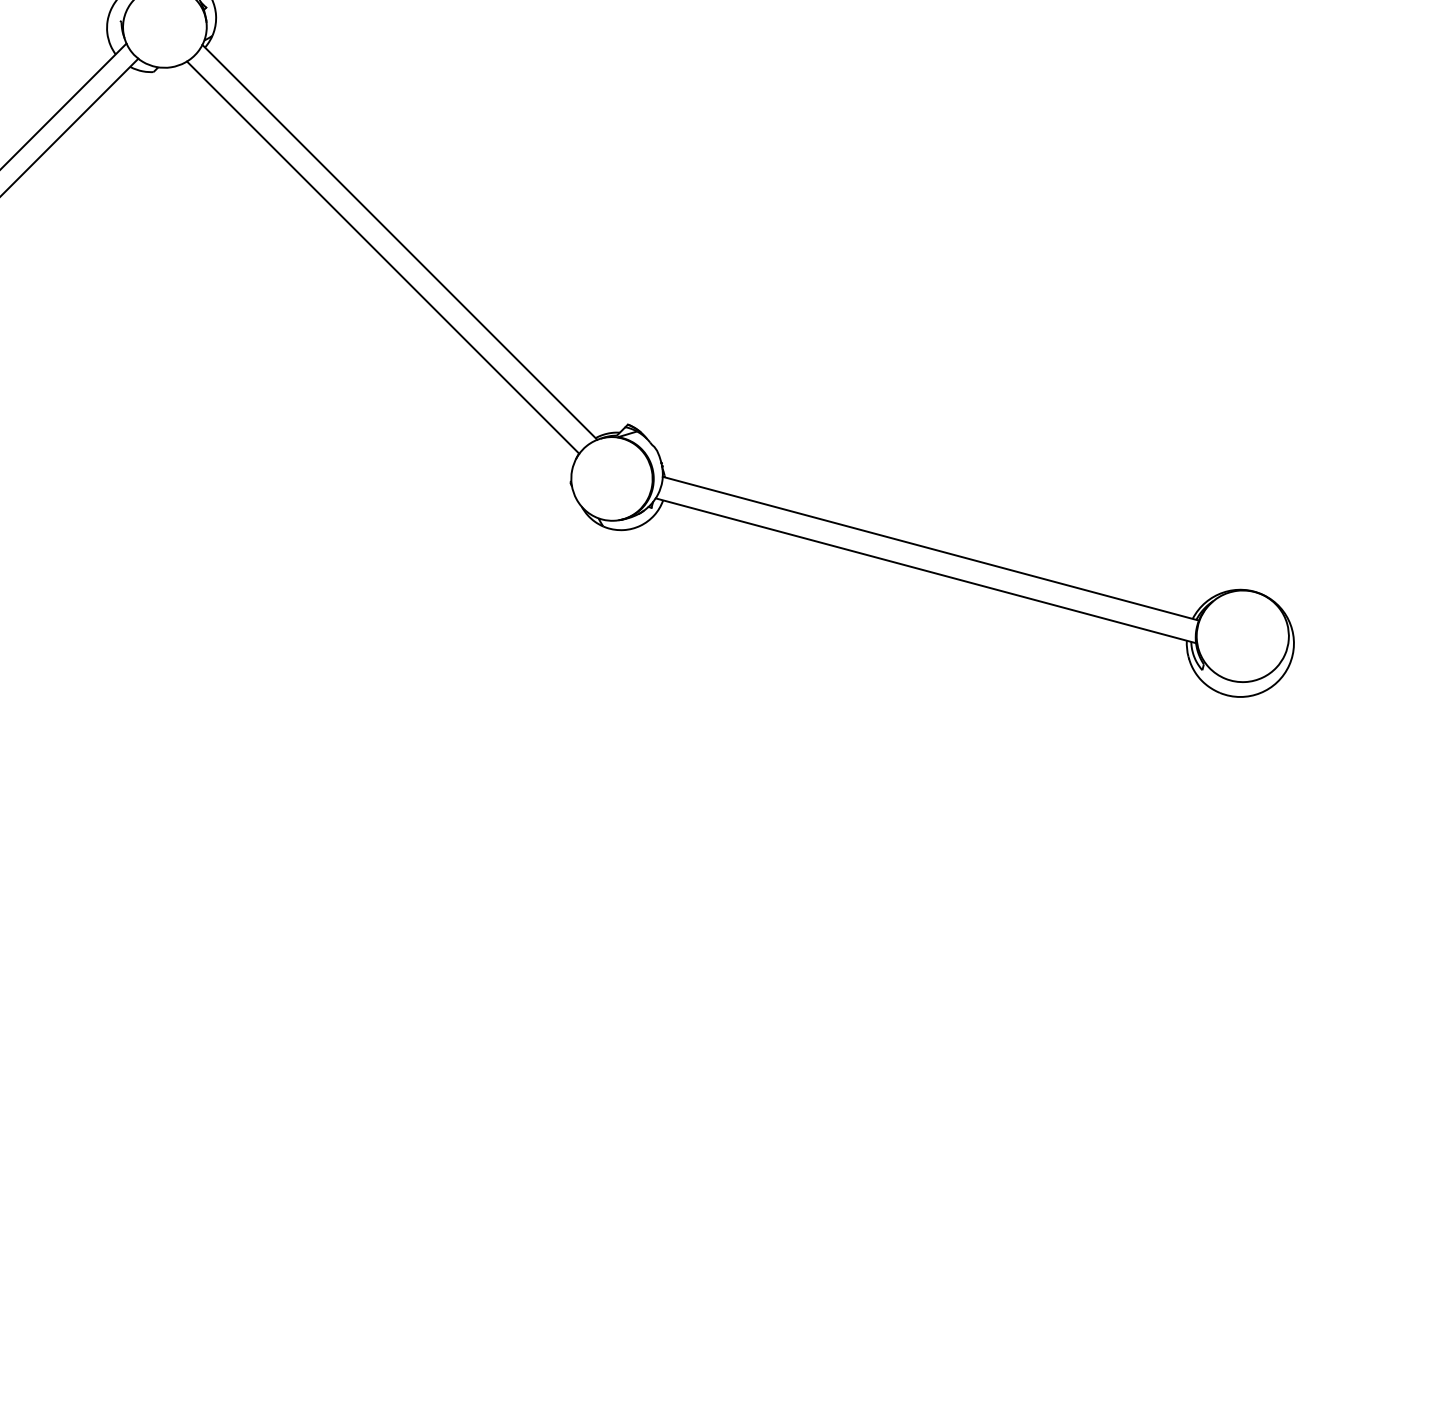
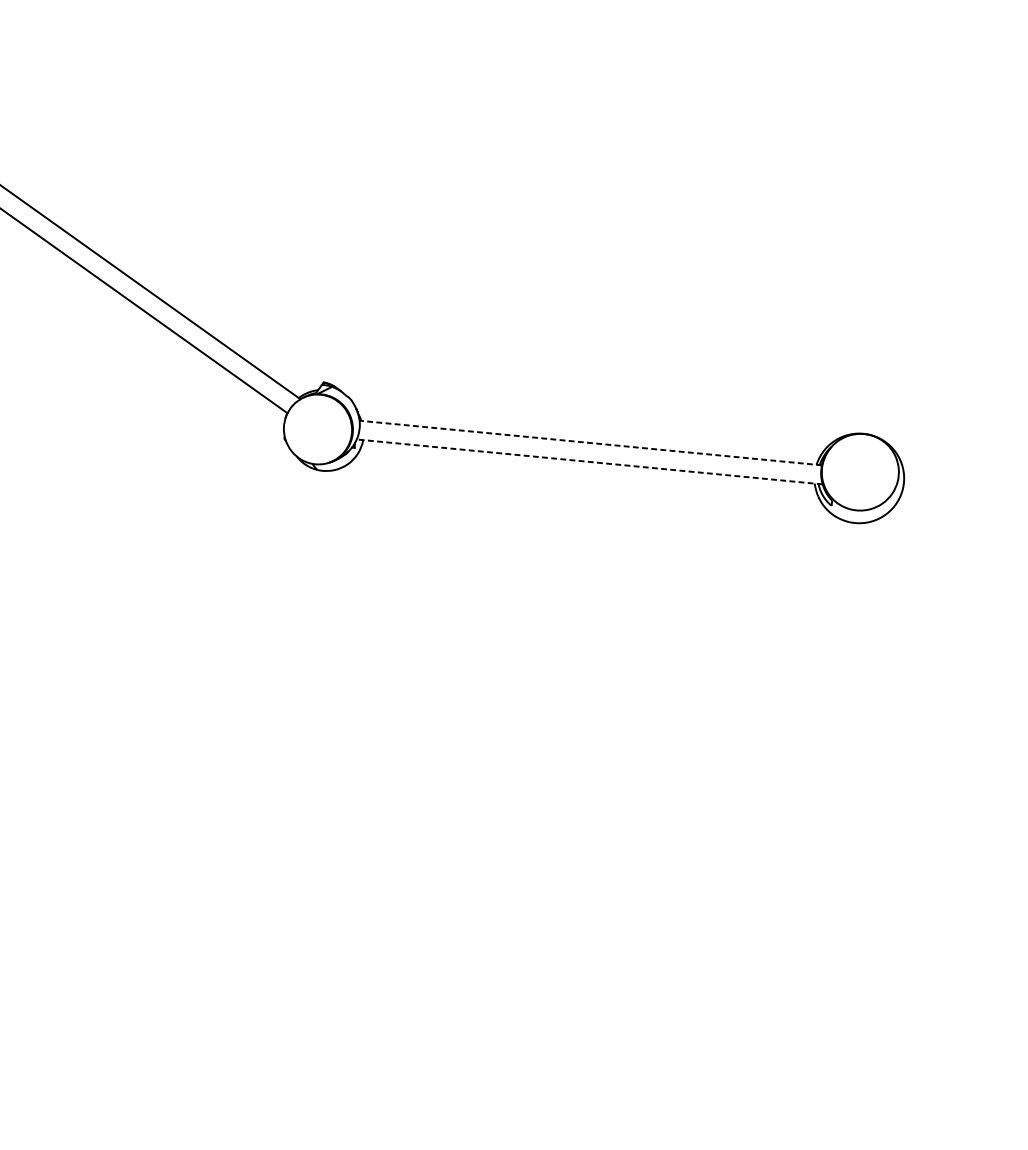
line: (930, 548) -> (590, 442), solid -> dashed
line: (925, 570) -> (589, 461), solid -> dashed

